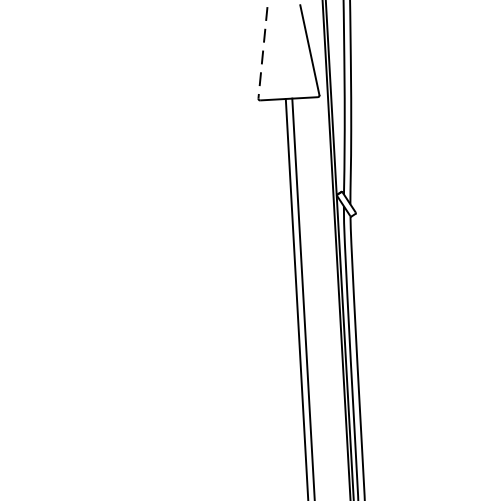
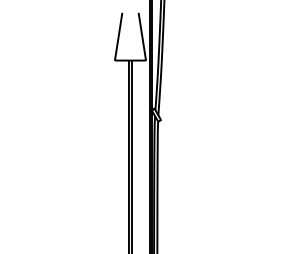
line: (262, 54) -> (118, 37), dashed -> solid

